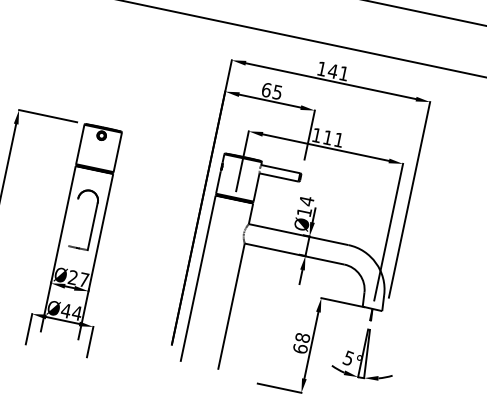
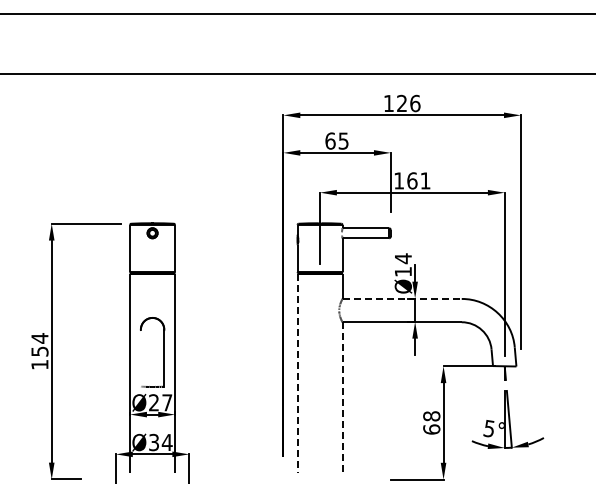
text: (338, 72) -> (408, 103), 141 -> 126
text: (328, 137) -> (412, 180), 111 -> 161
part: (93, 221) -> (163, 352), moved
line: (299, 234) -> (402, 298), solid -> dashed
line: (197, 279) -> (297, 374), solid -> dashed
line: (231, 307) -> (342, 398), solid -> dashed
text: (65, 310) -> (153, 442), Ø44 -> Ø34

